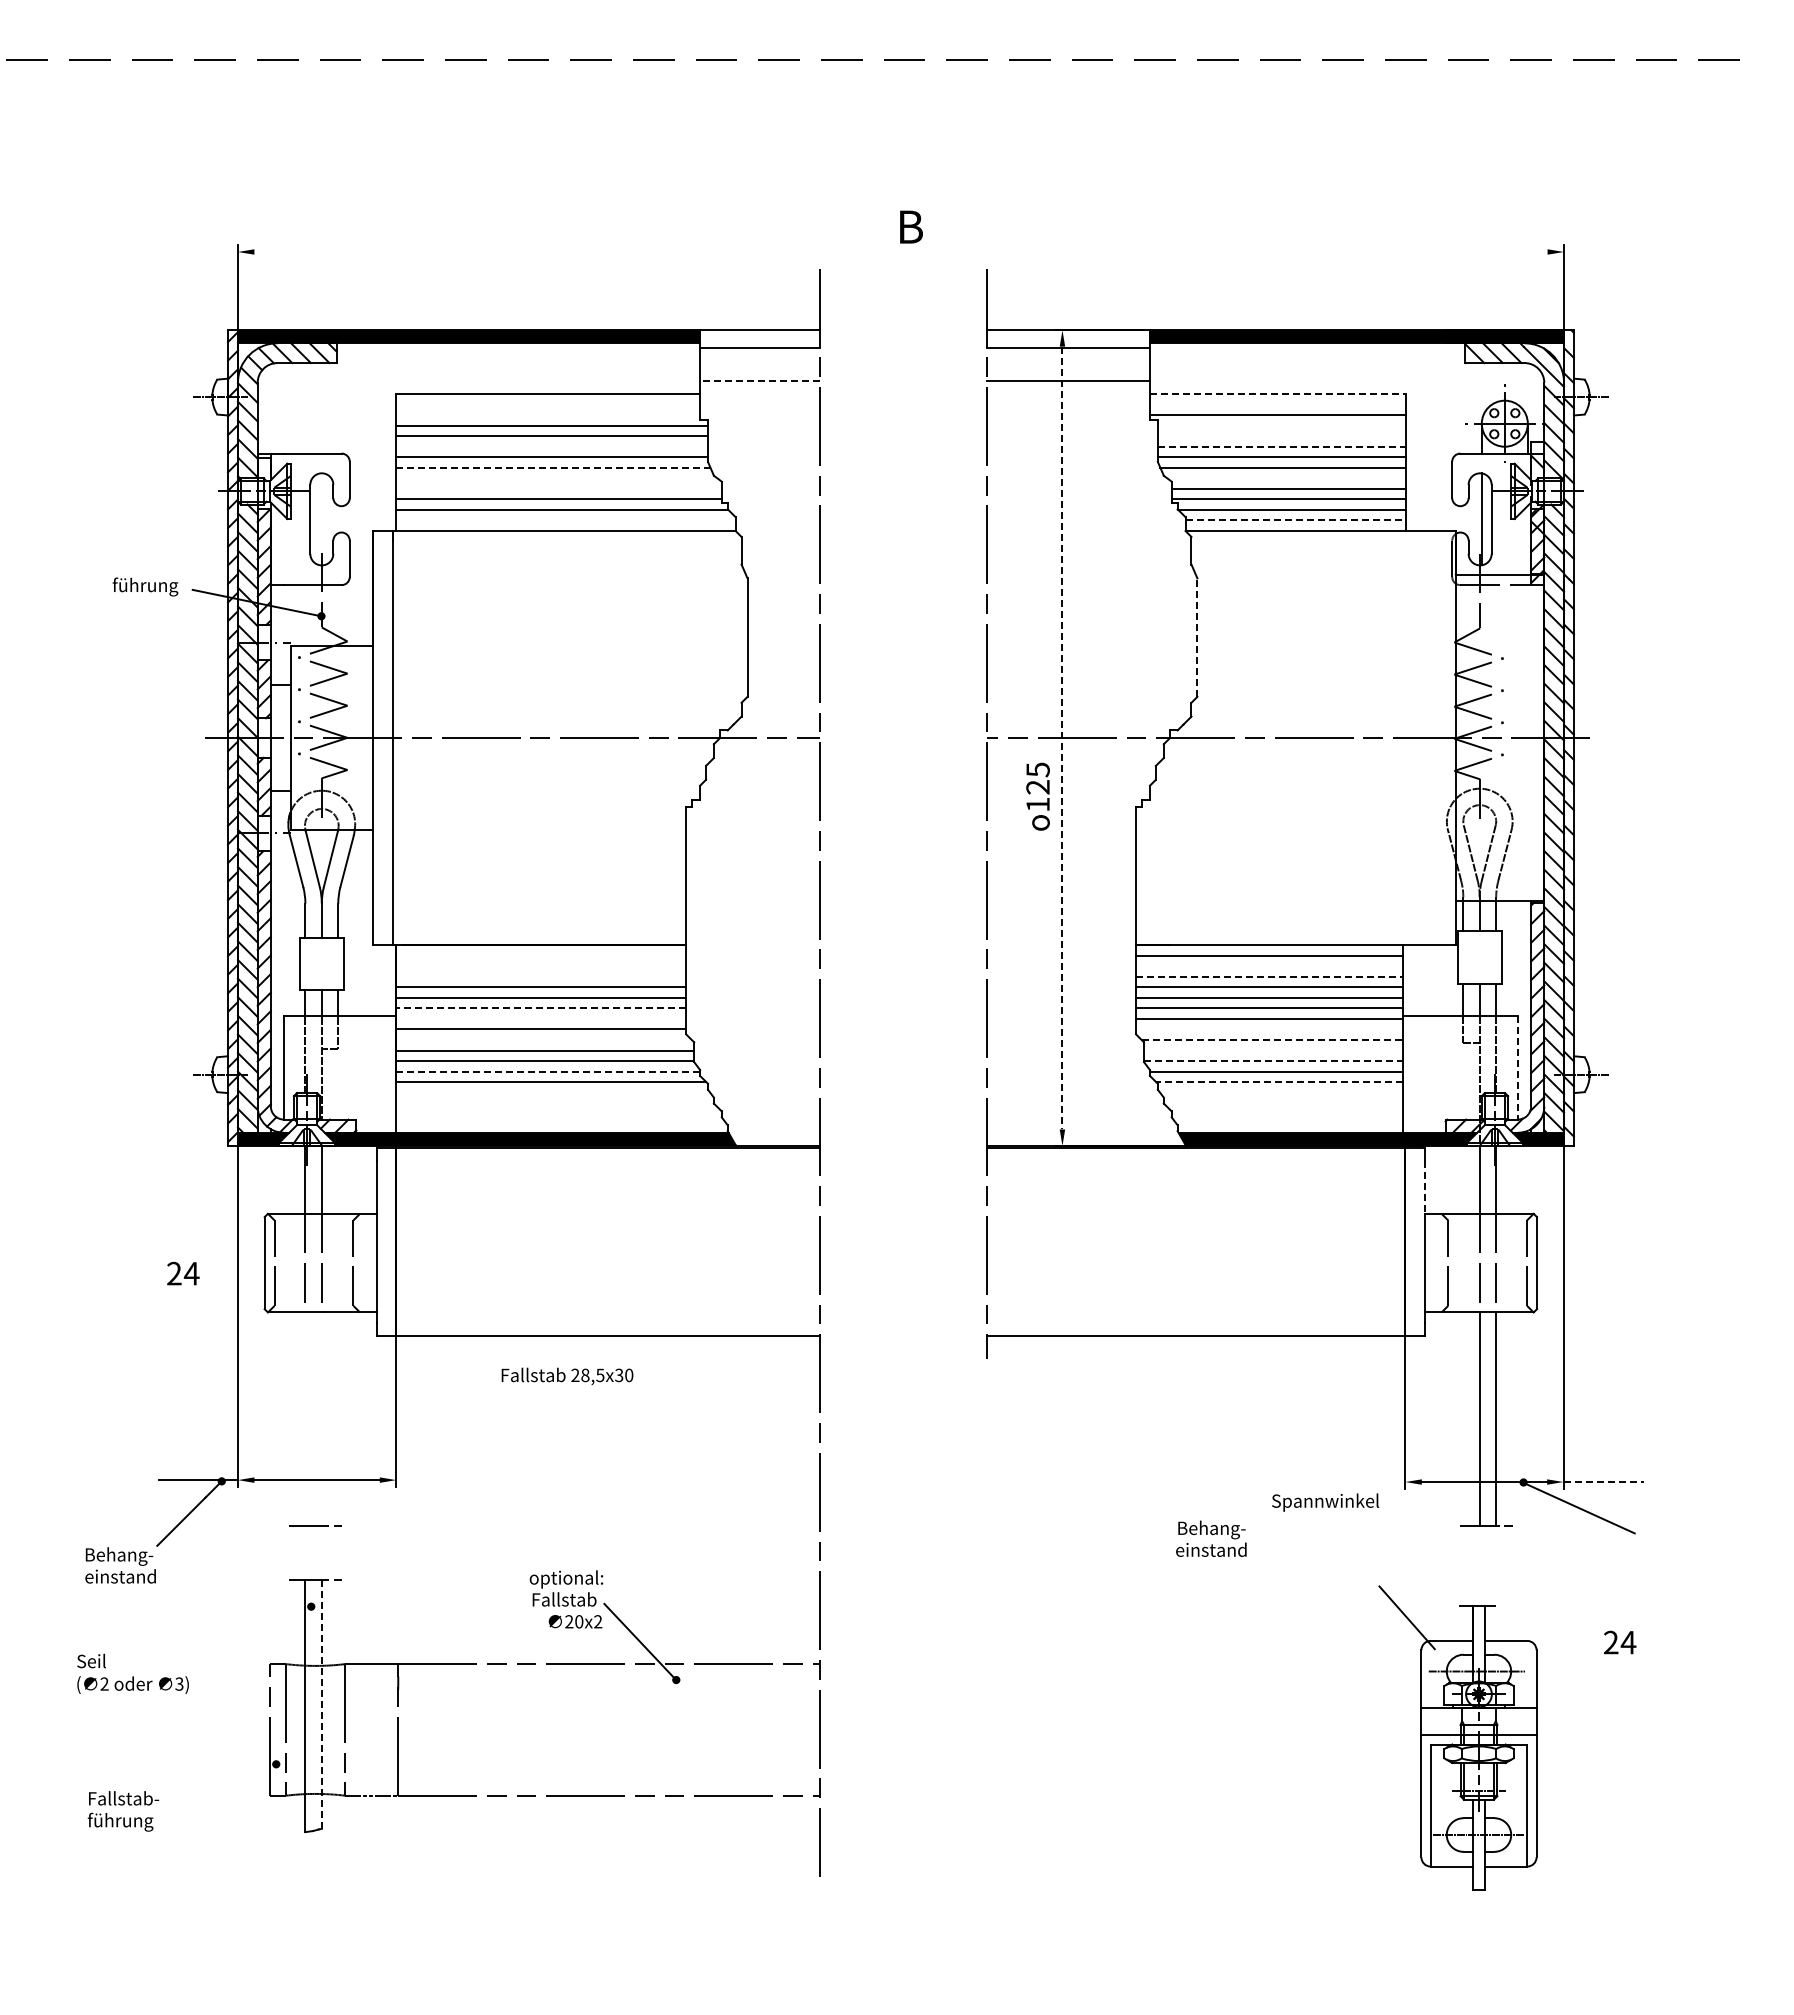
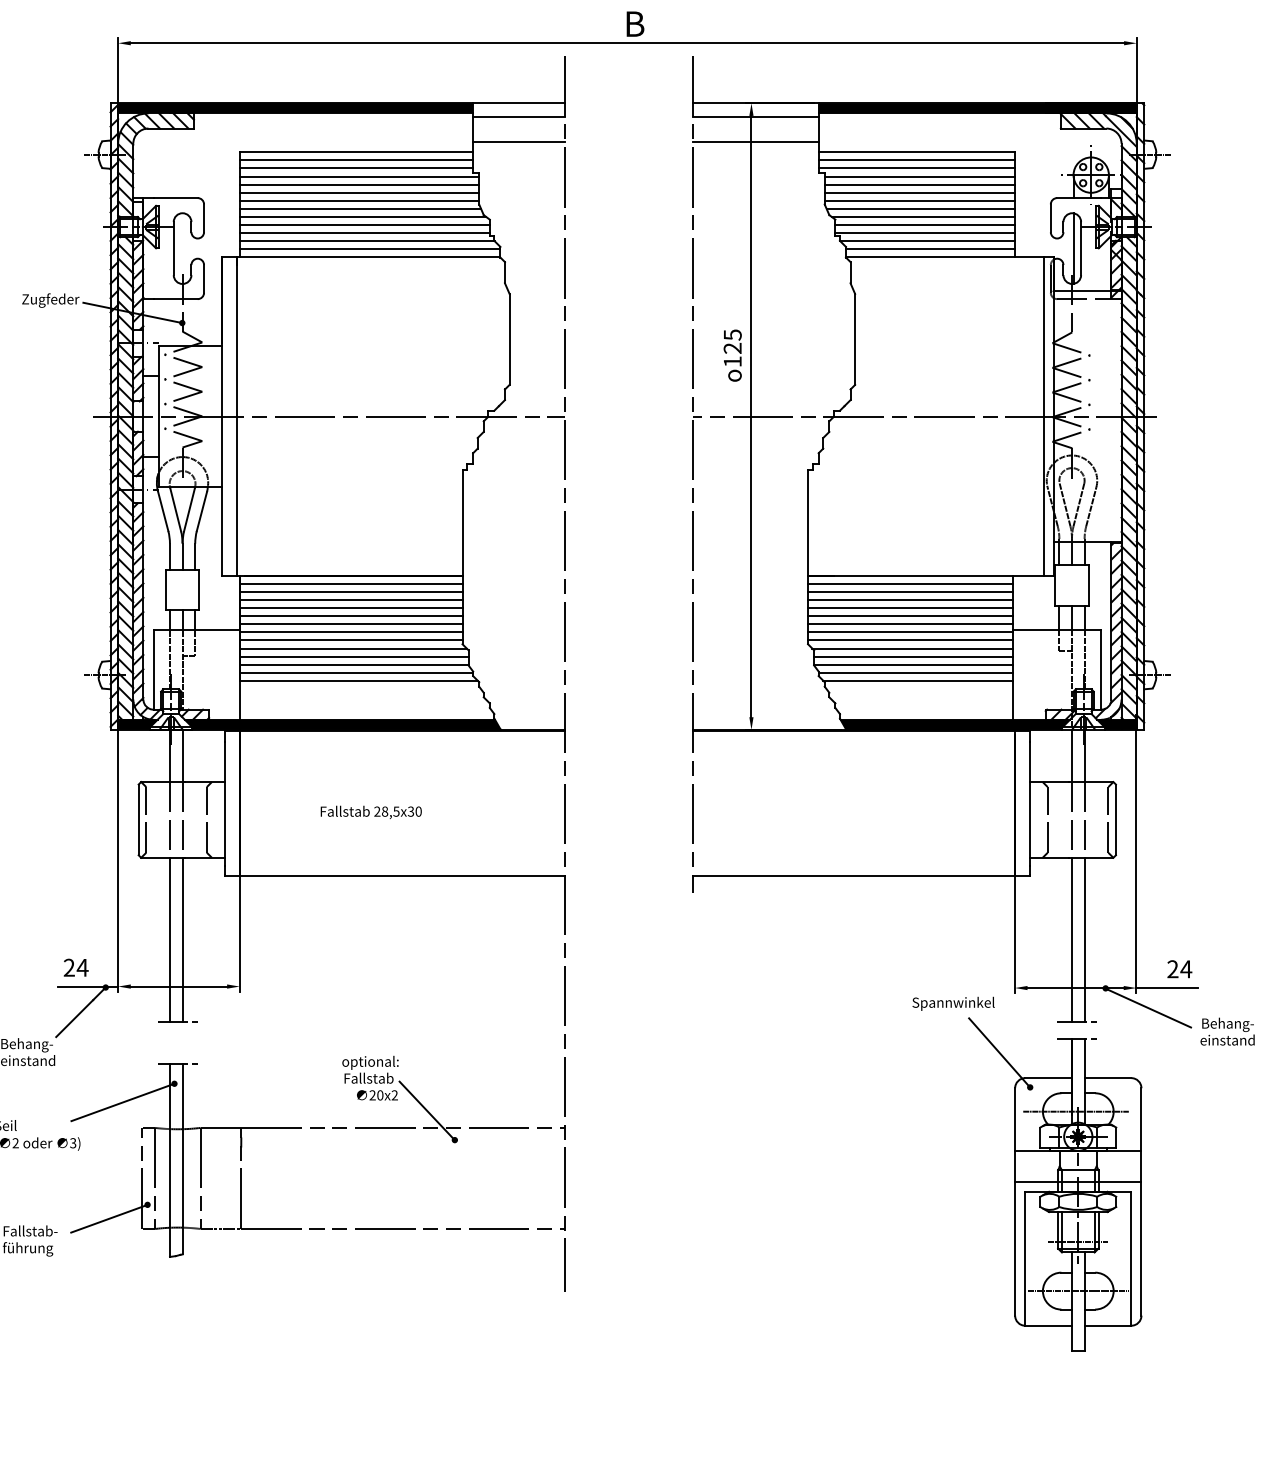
line: (900, 252) -> (627, 43), added
line: (759, 381) -> (518, 142), dashed -> solid
line: (1277, 393) -> (916, 151), dashed -> solid
line: (547, 404) -> (355, 160), added
line: (1277, 404) -> (916, 160), added
line: (547, 415) -> (355, 168), added
line: (1281, 425) -> (919, 176), added
line: (1281, 436) -> (919, 184), added
line: (551, 446) -> (358, 192), added
line: (1281, 446) -> (919, 192), dashed -> solid
line: (552, 467) -> (359, 208), dashed -> solid
line: (556, 478) -> (362, 217), added
line: (1286, 478) -> (923, 217), added
line: (558, 488) -> (364, 224), added
line: (565, 520) -> (369, 249), added
line: (1295, 520) -> (930, 249), dashed -> solid
text: (149, 586) -> (50, 300), führung -> Zugfeder
line: (1197, 637) -> (855, 339), dashed -> solid
line: (1442, 737) -> (1043, 416), added
line: (1062, 738) -> (751, 416), dashed -> solid
text: (1037, 796) -> (732, 355), moved
line: (540, 955) -> (350, 583), added
line: (540, 966) -> (350, 592), added
line: (1269, 966) -> (910, 592), added
line: (540, 976) -> (350, 599), added
line: (1269, 976) -> (910, 599), dashed -> solid
line: (540, 1008) -> (350, 624), dashed -> solid
line: (540, 1018) -> (350, 631), added
line: (1269, 1029) -> (910, 640), added
line: (543, 1040) -> (352, 648), added
line: (1272, 1040) -> (912, 648), dashed -> solid
line: (1273, 1050) -> (913, 656), added
line: (1273, 1061) -> (913, 665), dashed -> solid
line: (1517, 1067) -> (1100, 669), dashed -> solid
line: (547, 1071) -> (355, 672), dashed -> solid
line: (1278, 1082) -> (917, 681), dashed -> solid
line: (1425, 1188) -> (1030, 762), dashed -> solid
text: (183, 1273) -> (76, 967), moved
text: (567, 1375) -> (371, 811), moved
line: (305, 1419) -> (170, 940), added
line: (321, 1419) -> (182, 940), added
line: (1604, 1482) -> (1167, 988), dashed -> solid
text: (1211, 1538) -> (1227, 1031), moved
line: (244, 1630) -> (123, 1102), added
text: (1620, 1642) -> (1180, 969), moved
line: (321, 1705) -> (182, 1159), dashed -> solid
part: (1457, 1737) -> (1054, 1184), size x1.43
line: (226, 1782) -> (109, 1218), added

